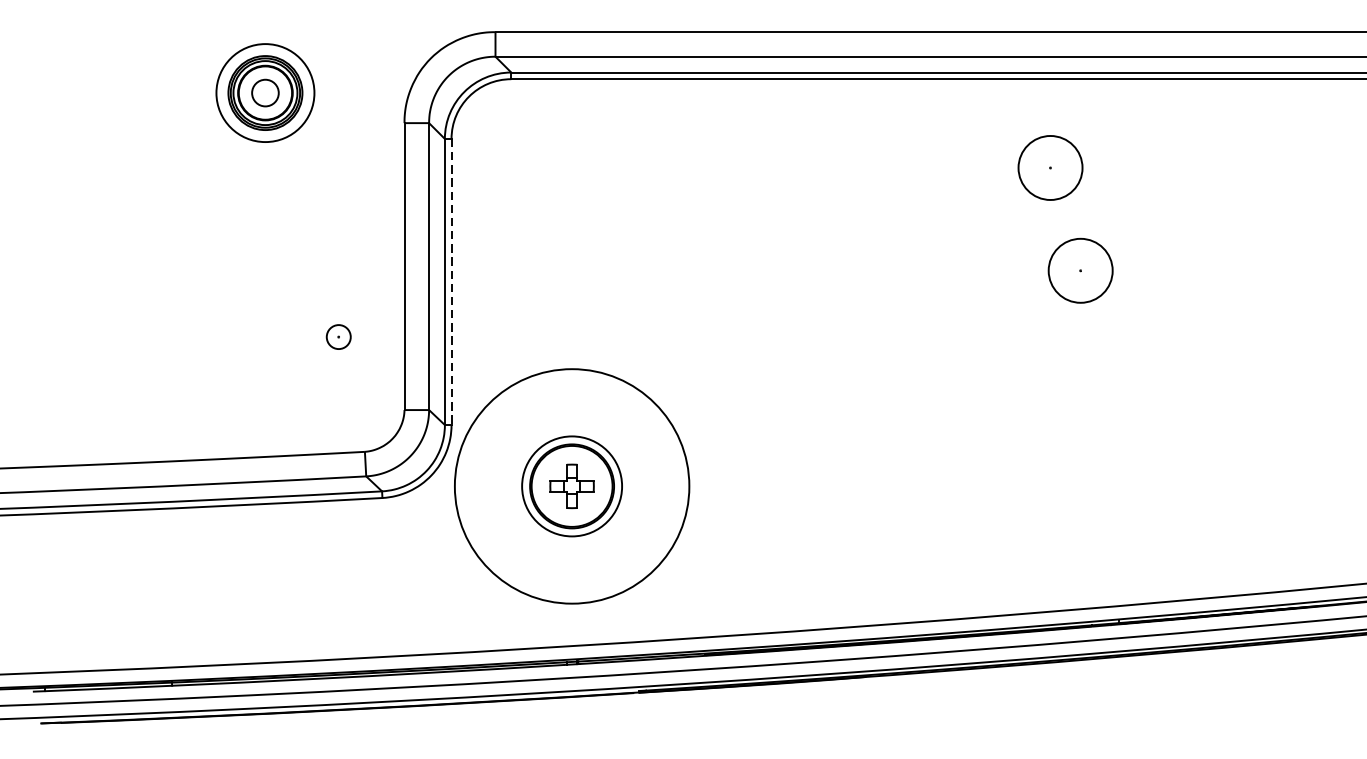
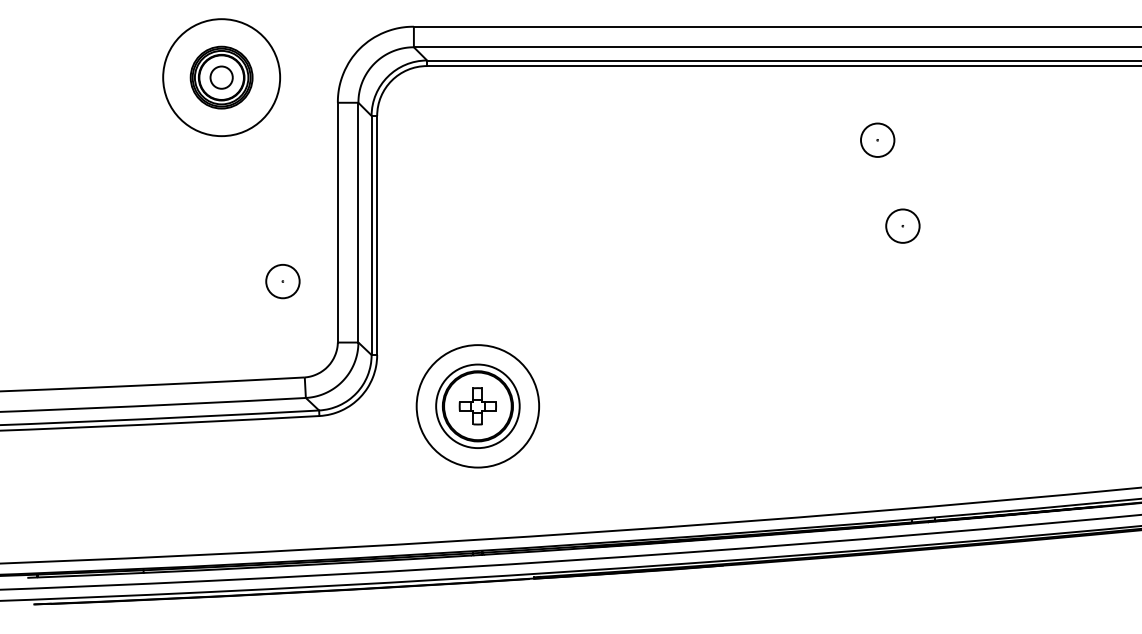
circle: (265, 92) -> (221, 77), size x1.43
circle: (1050, 167) -> (877, 139), size x0.62
circle: (1080, 270) -> (902, 225), size x0.62
line: (451, 281) -> (377, 235), dashed -> solid
circle: (338, 337) -> (282, 281), size x1.67
circle: (571, 486) -> (477, 406), size x0.62

